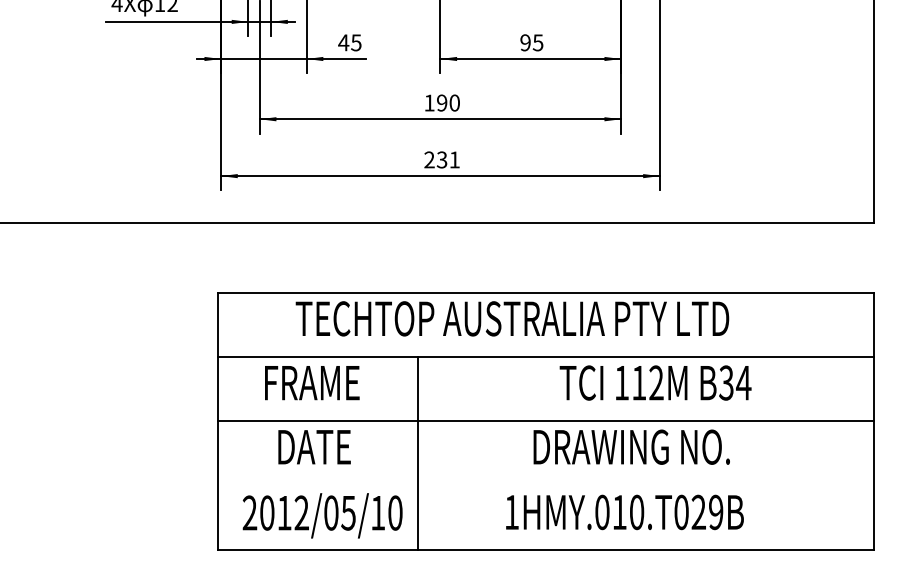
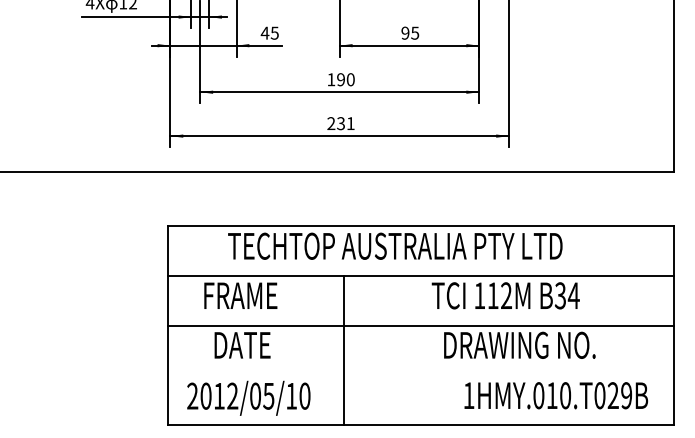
text: (631, 446) -> (519, 344), moved
line: (417, 453) -> (344, 350), moved
text: (624, 512) -> (555, 395), moved

